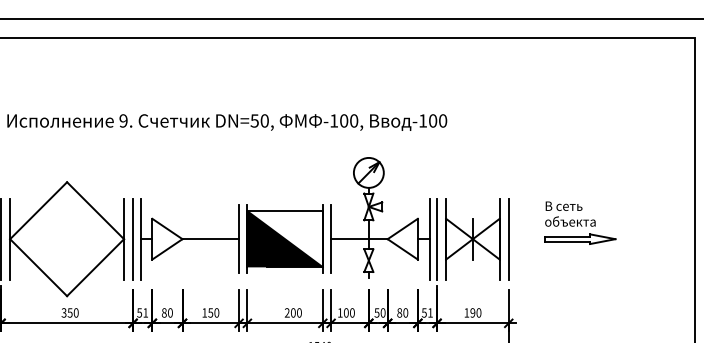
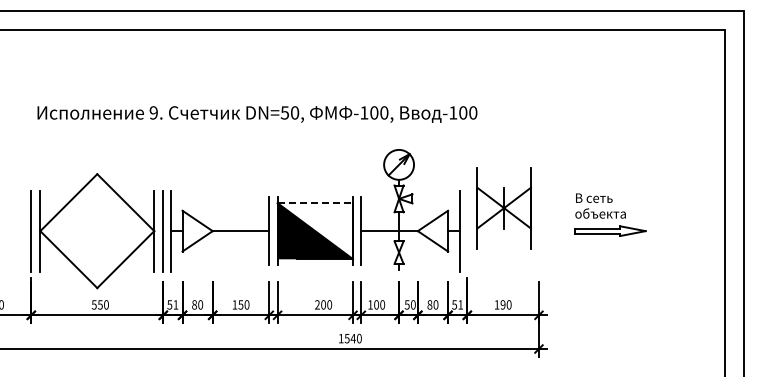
line: (285, 211) -> (315, 203), solid -> dashed
line: (437, 238) -> (467, 230), removed
line: (508, 238) -> (538, 230), removed
part: (472, 239) -> (503, 208), moved
text: (64, 312) -> (94, 304), 350 -> 550

